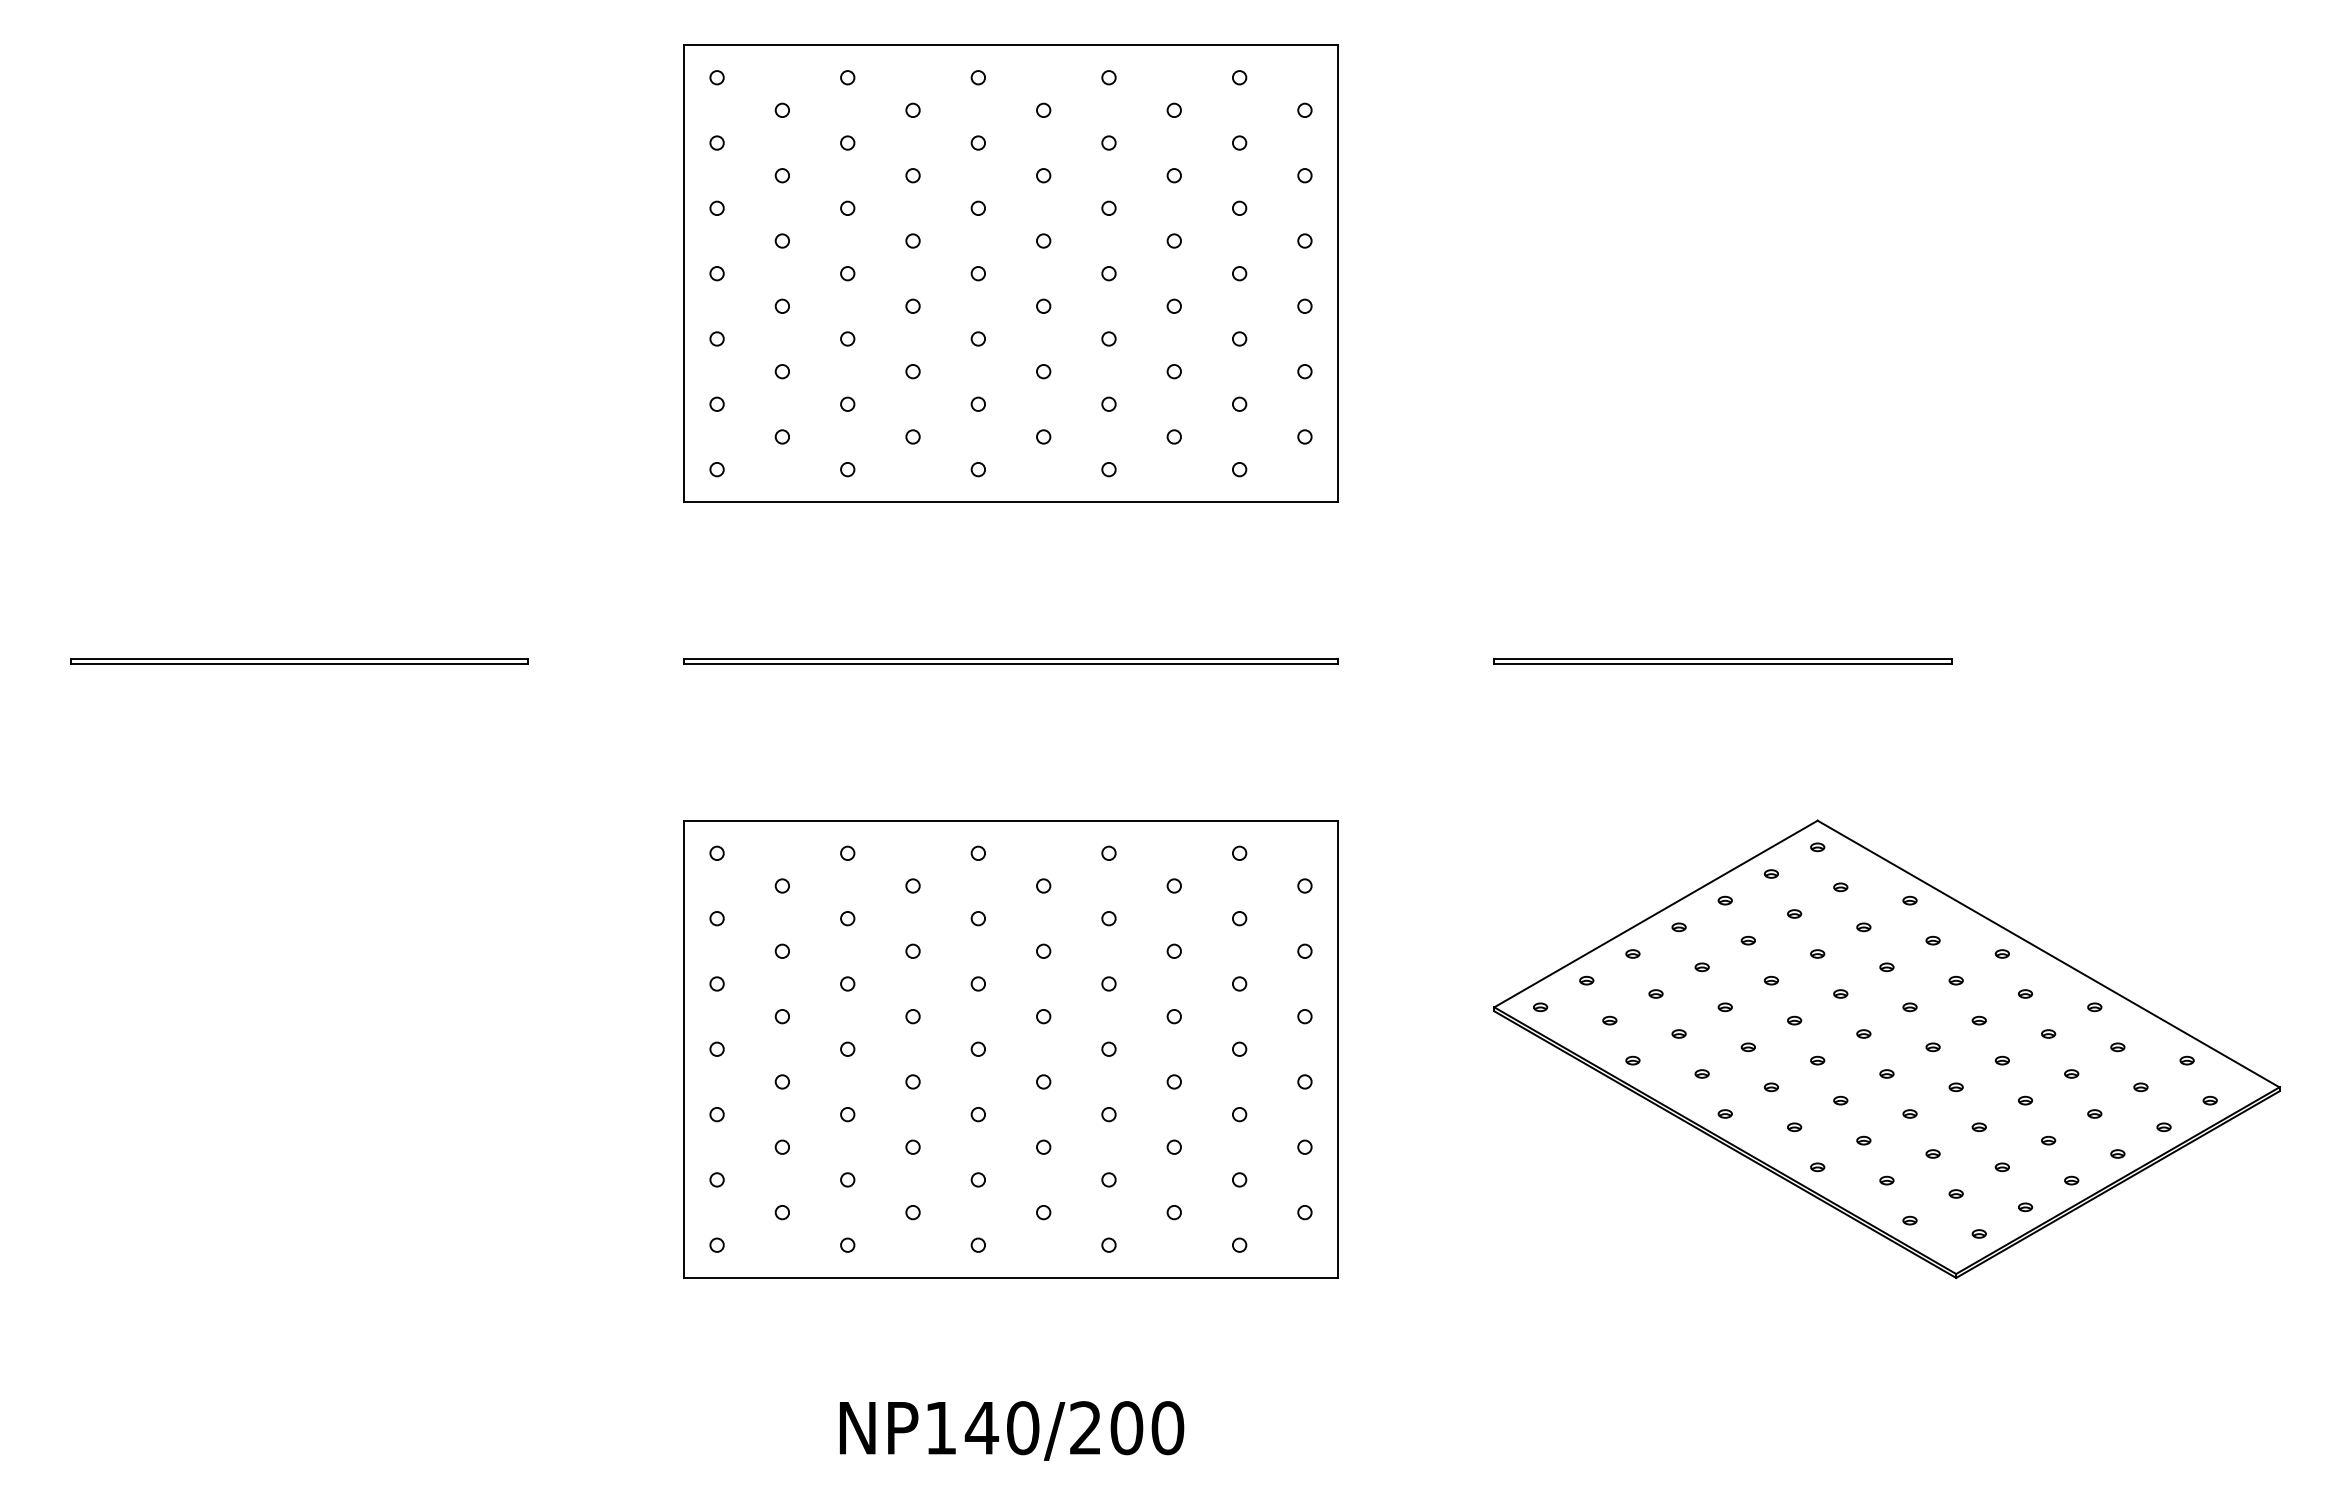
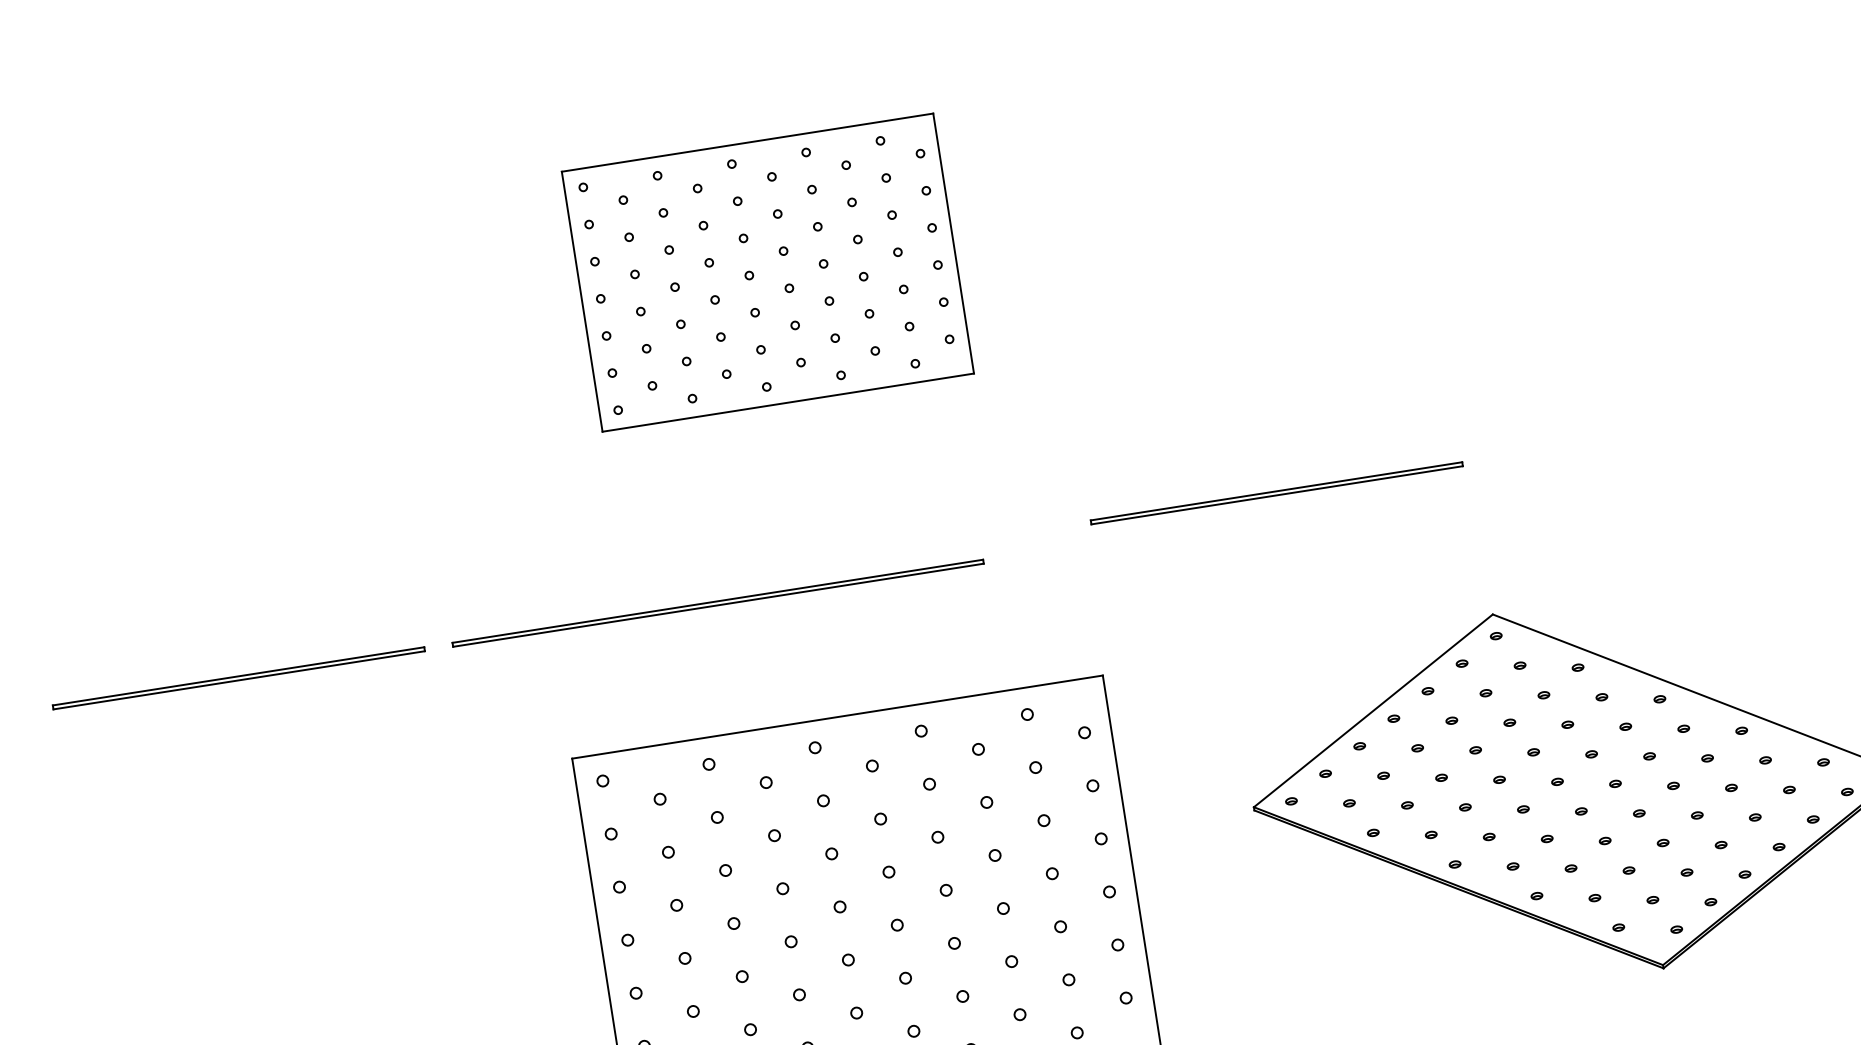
part: (1010, 273) -> (767, 272), size x0.7
part: (1010, 661) -> (717, 603), moved
part: (1722, 661) -> (1276, 493), moved

